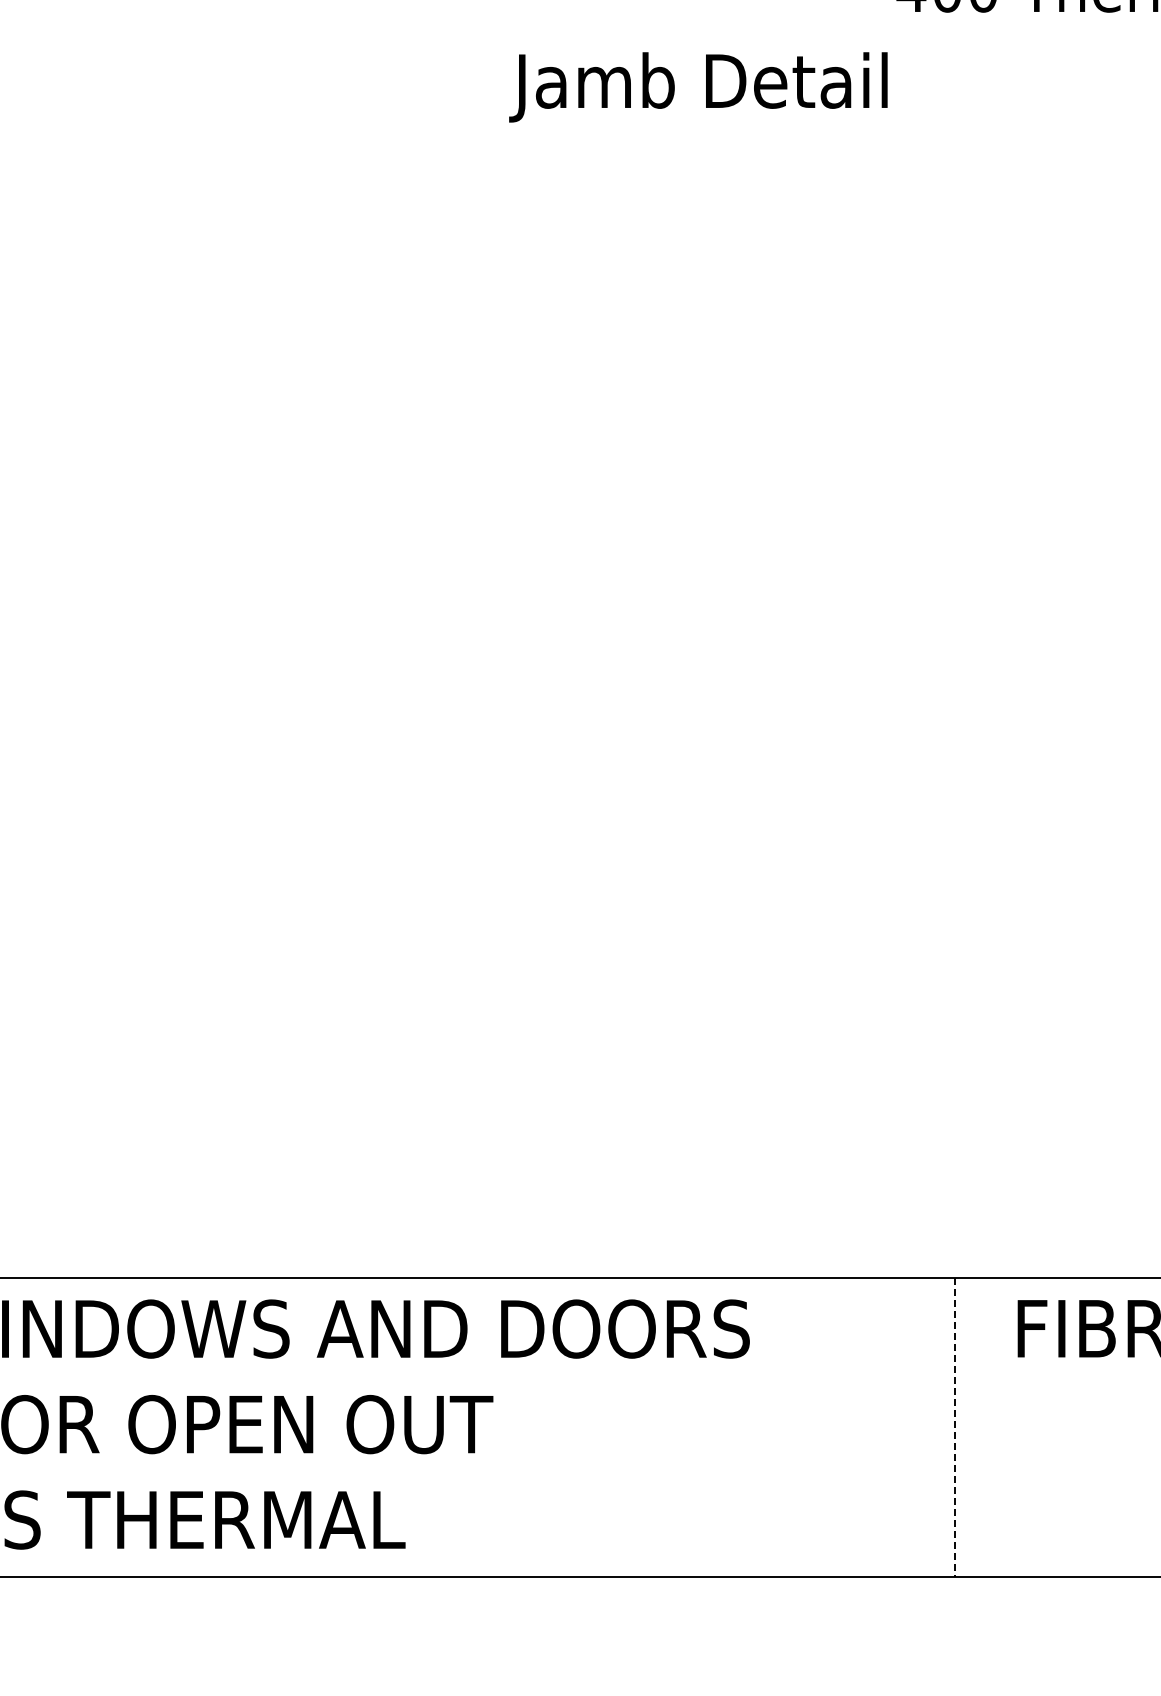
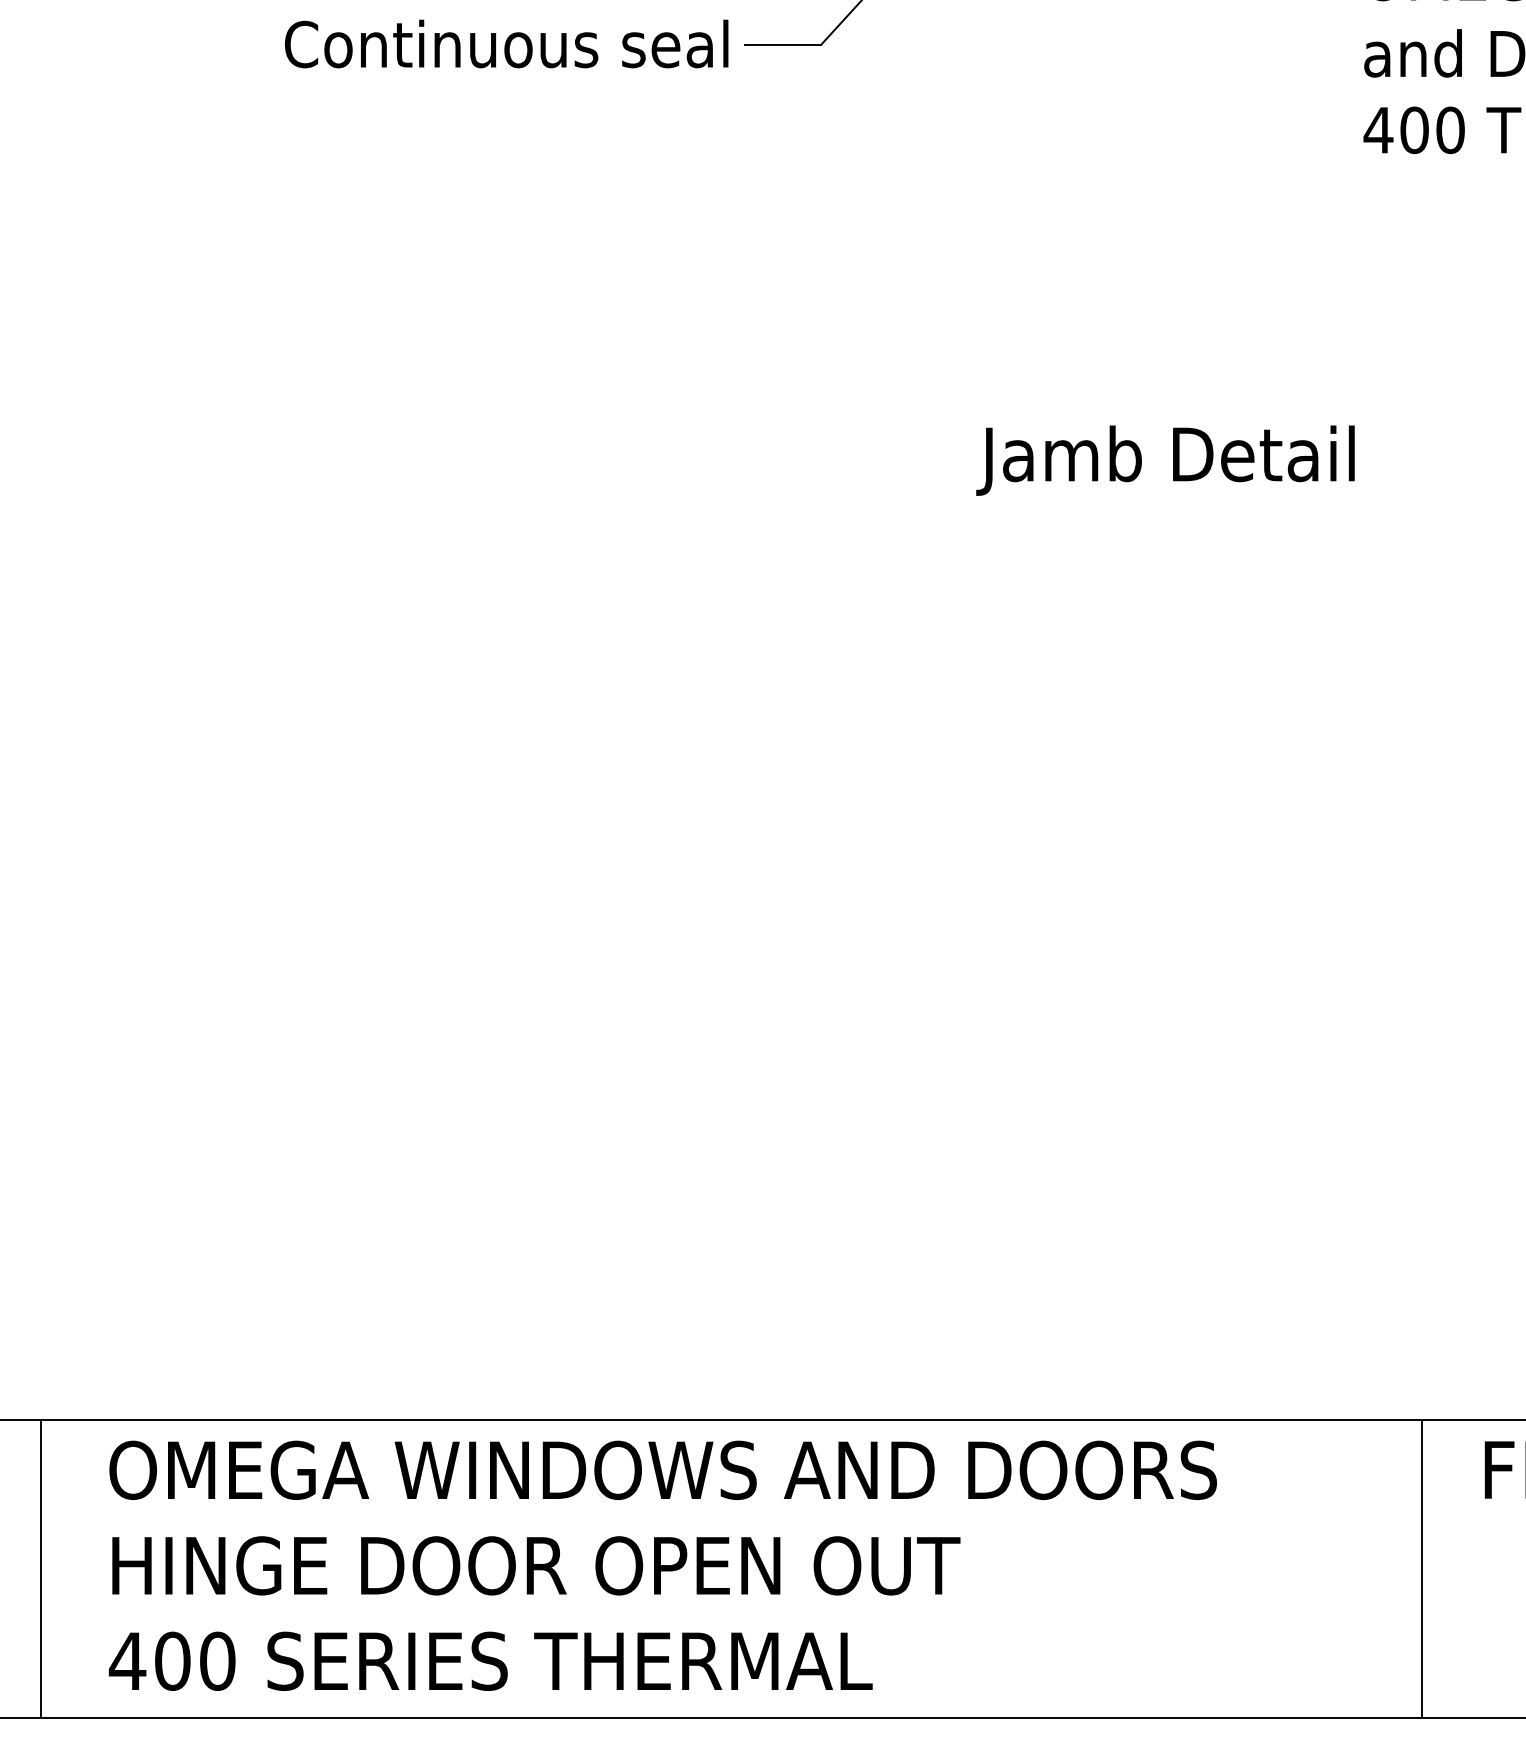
text: (698, 87) -> (1165, 460), moved
line: (955, 1428) -> (1422, 1569), dashed -> solid

